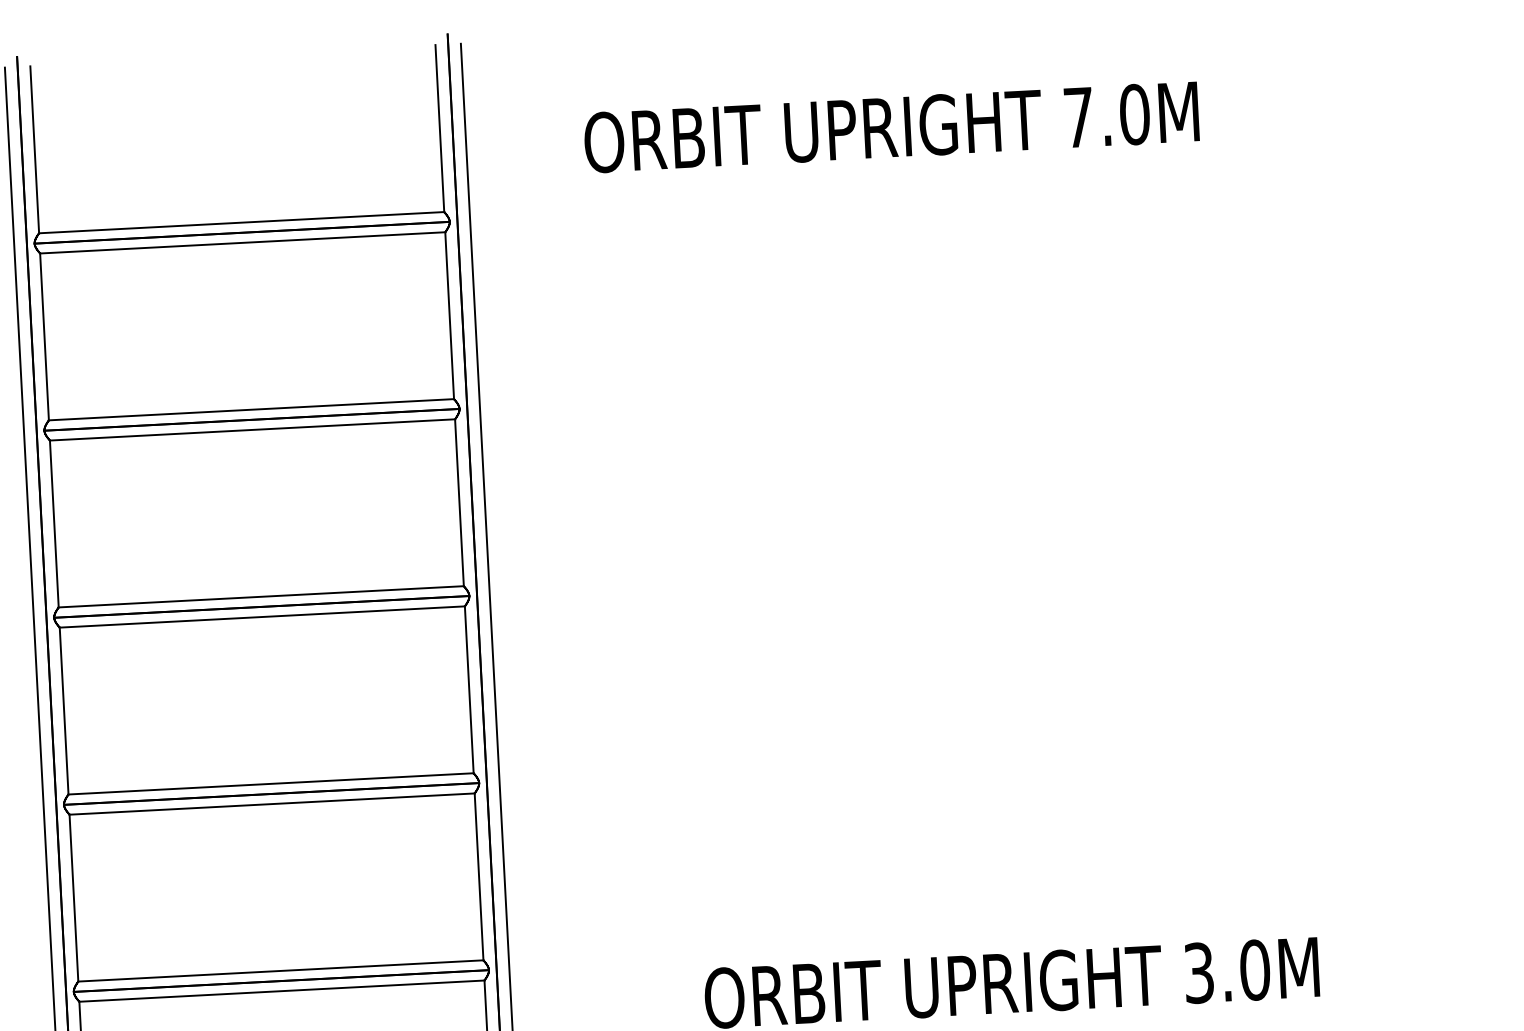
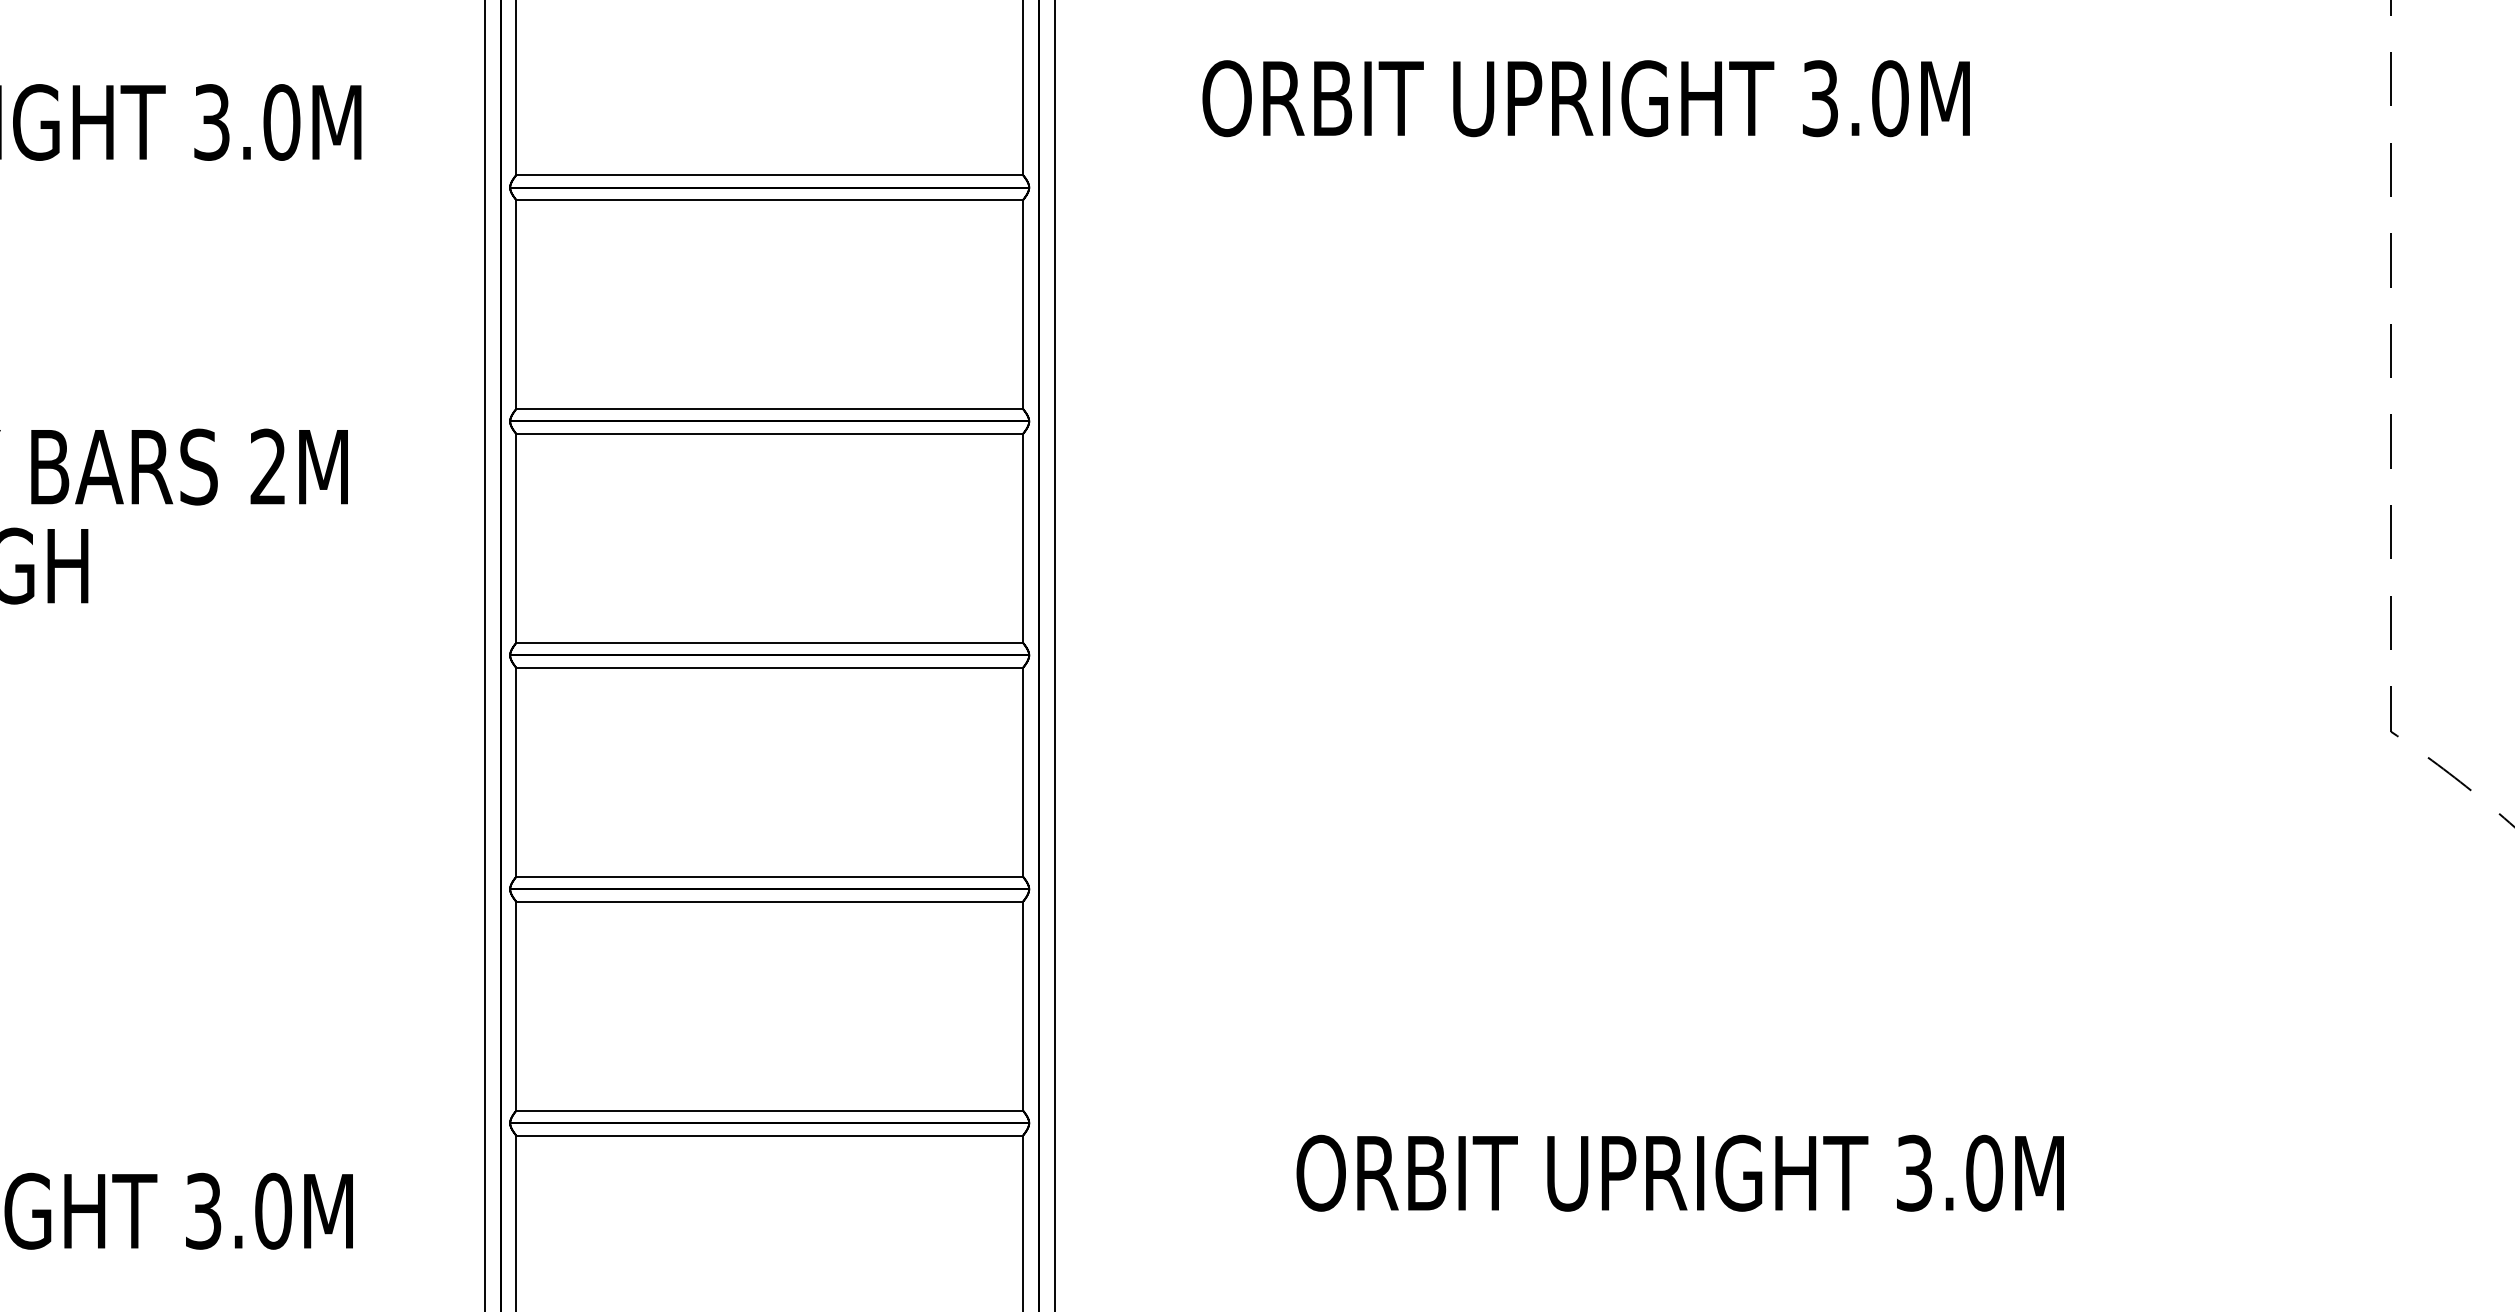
text: (1078, 117) -> (1819, 98), 7.0M -> 3.0M

